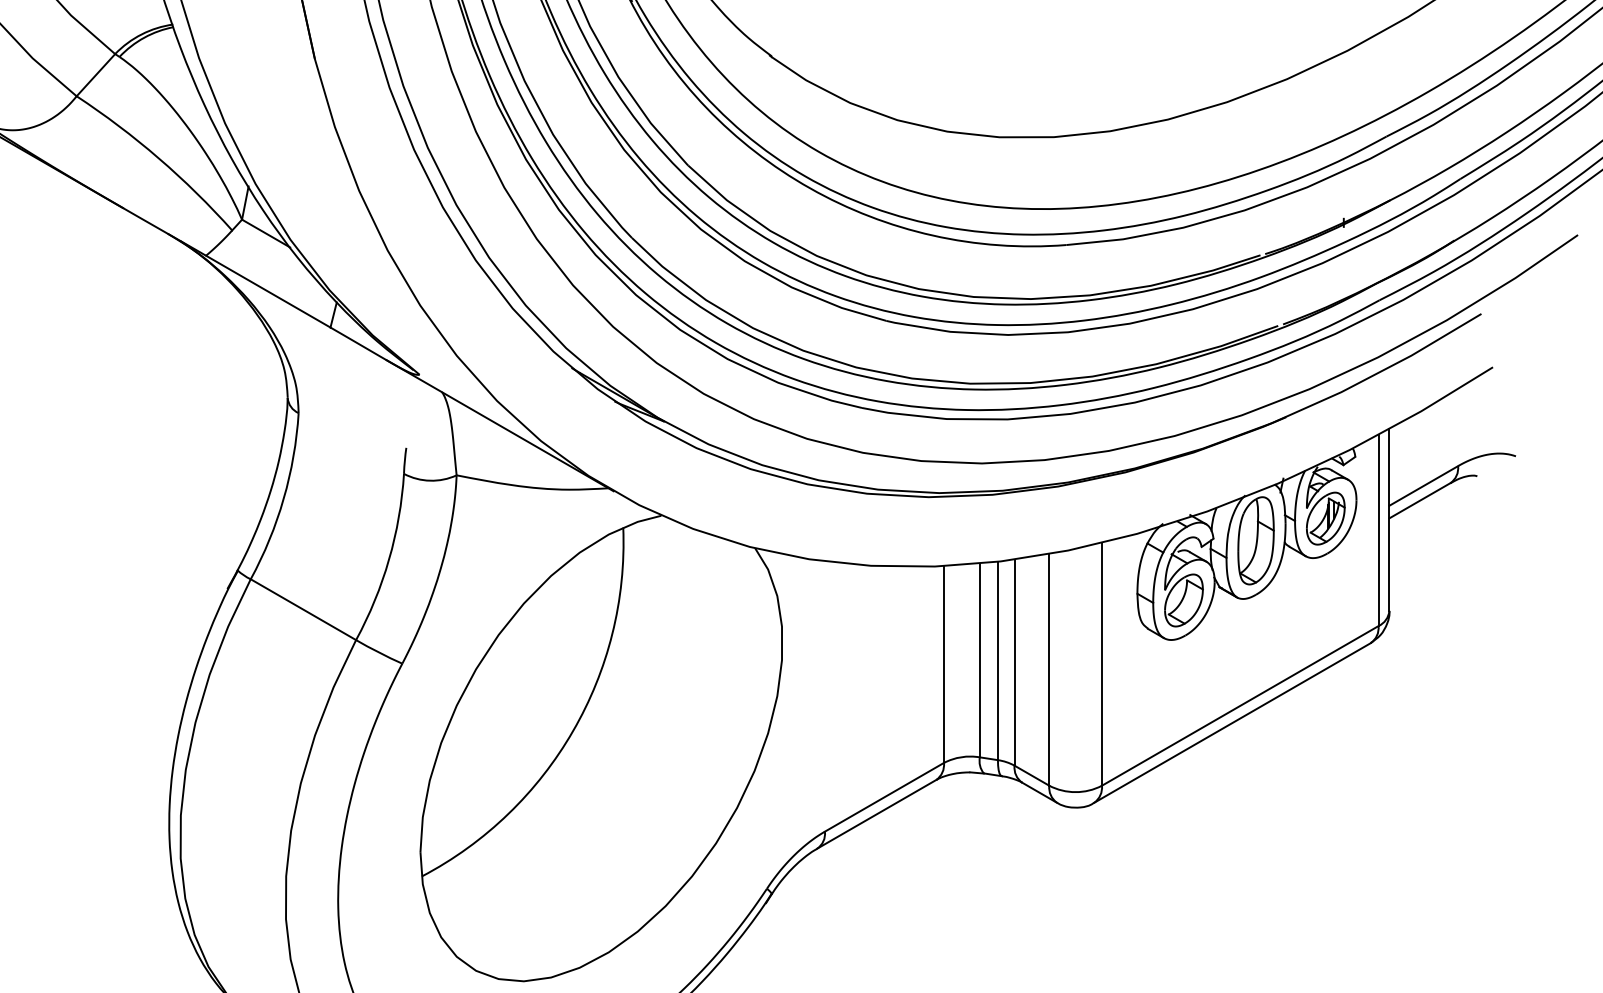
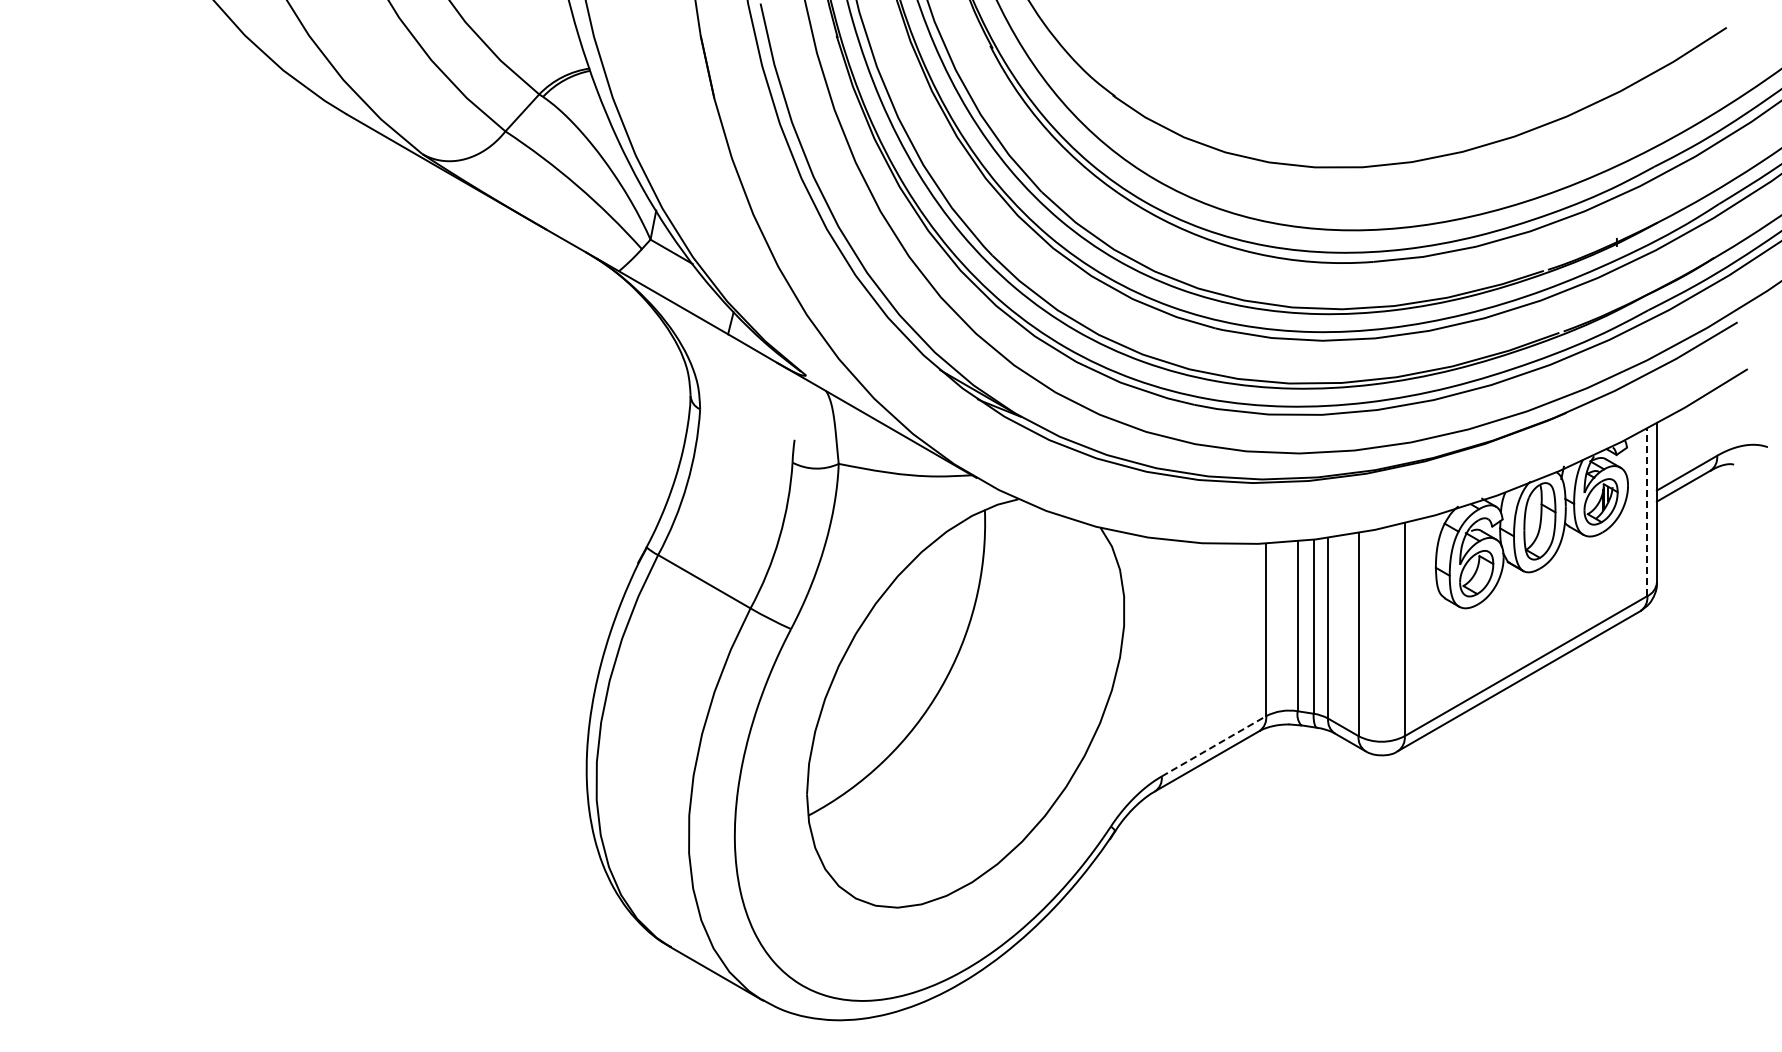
line: (1378, 530) -> (1647, 512), solid -> dashed
line: (885, 797) -> (1214, 746), solid -> dashed

